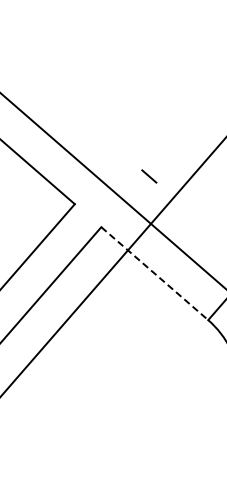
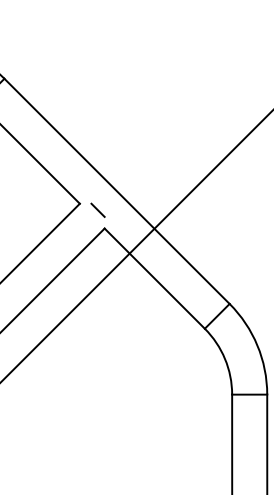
line: (148, 175) -> (97, 209), moved
line: (154, 273) -> (154, 278), dashed -> solid

